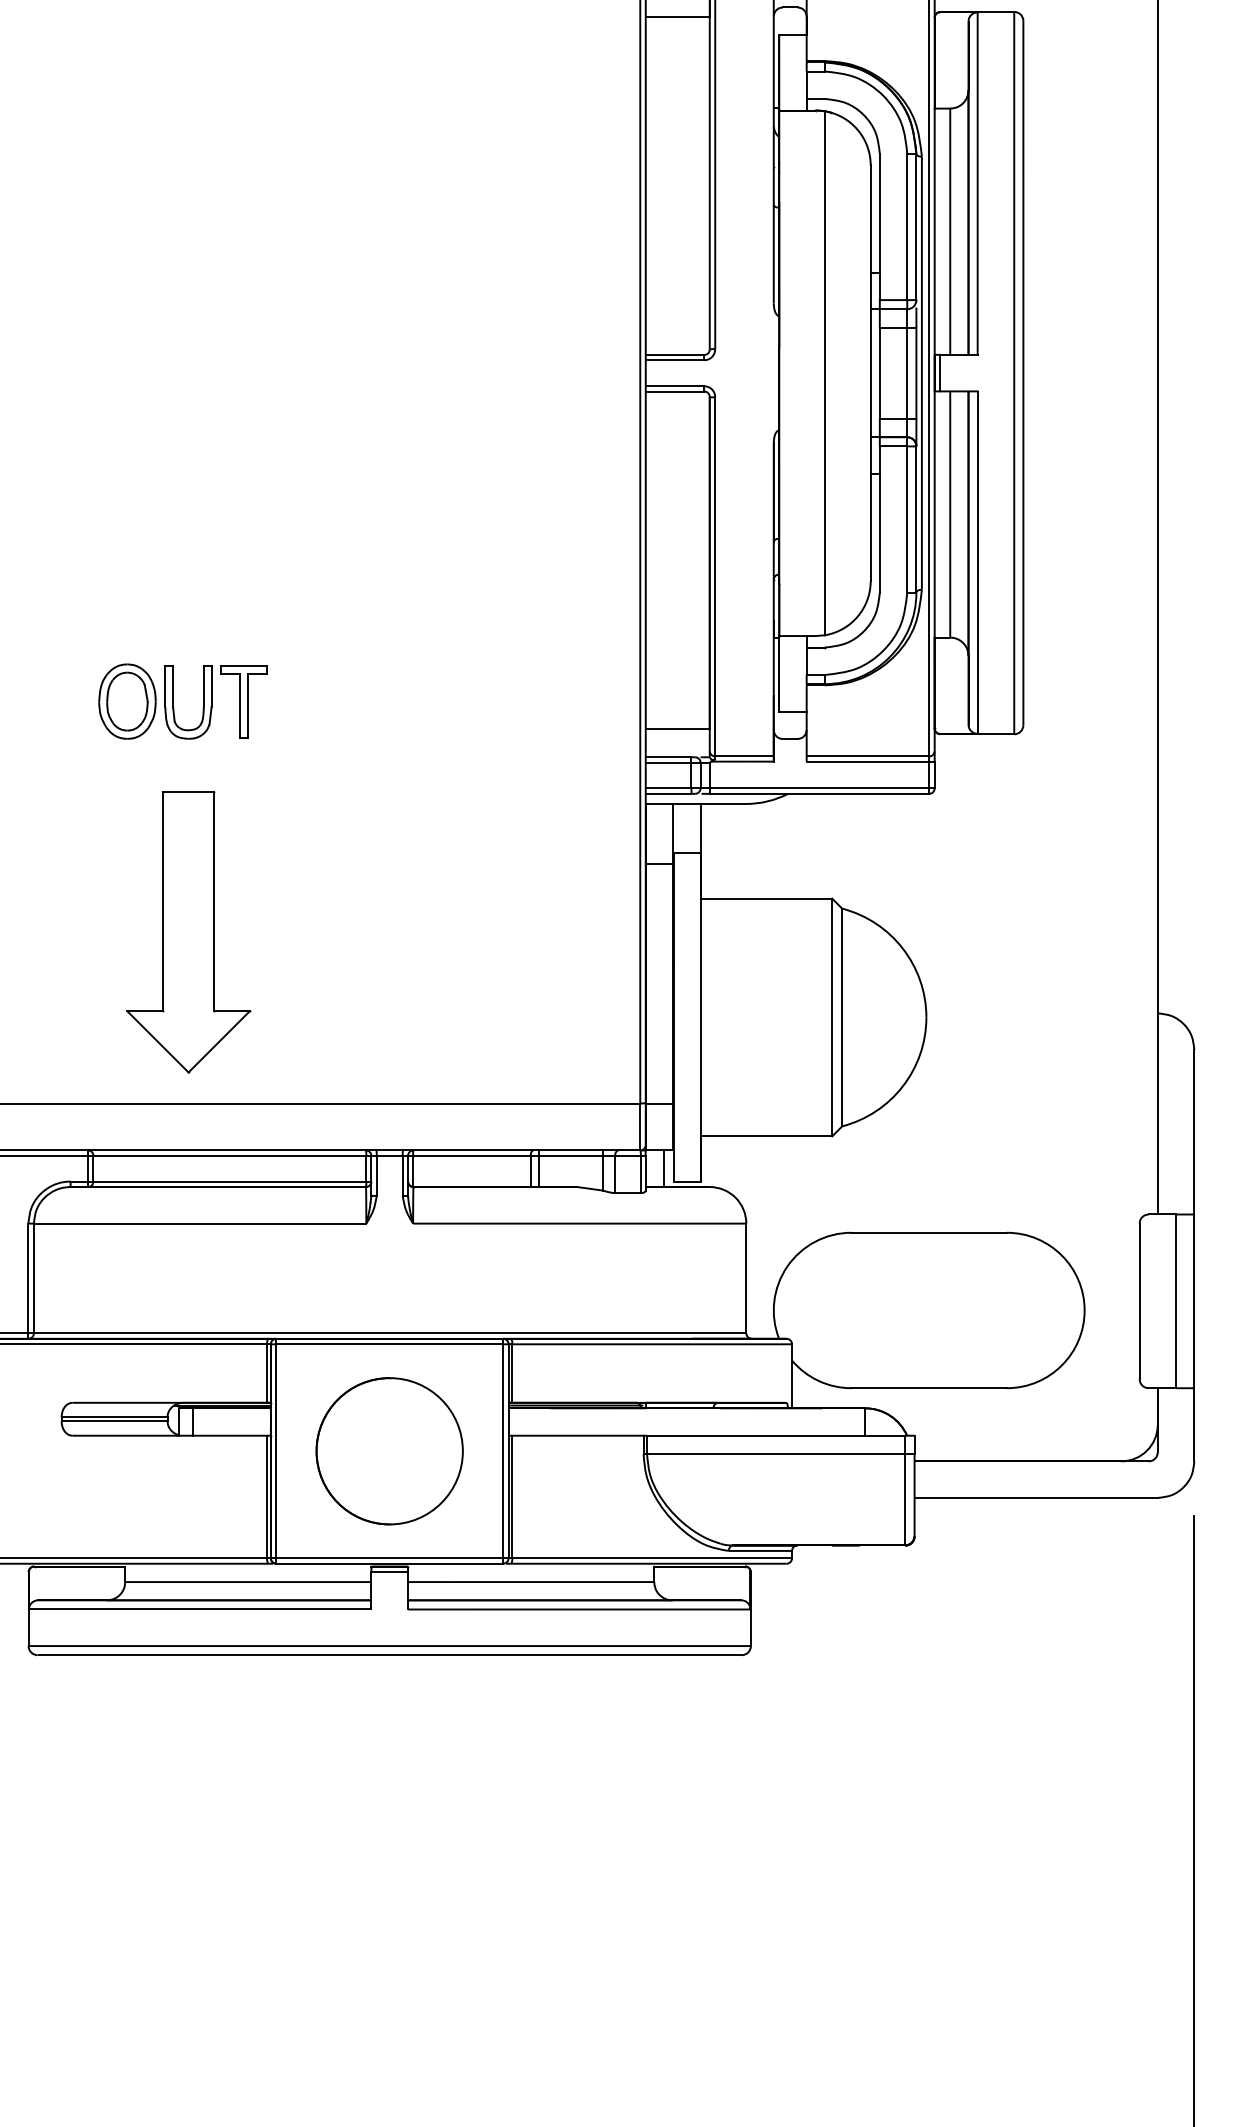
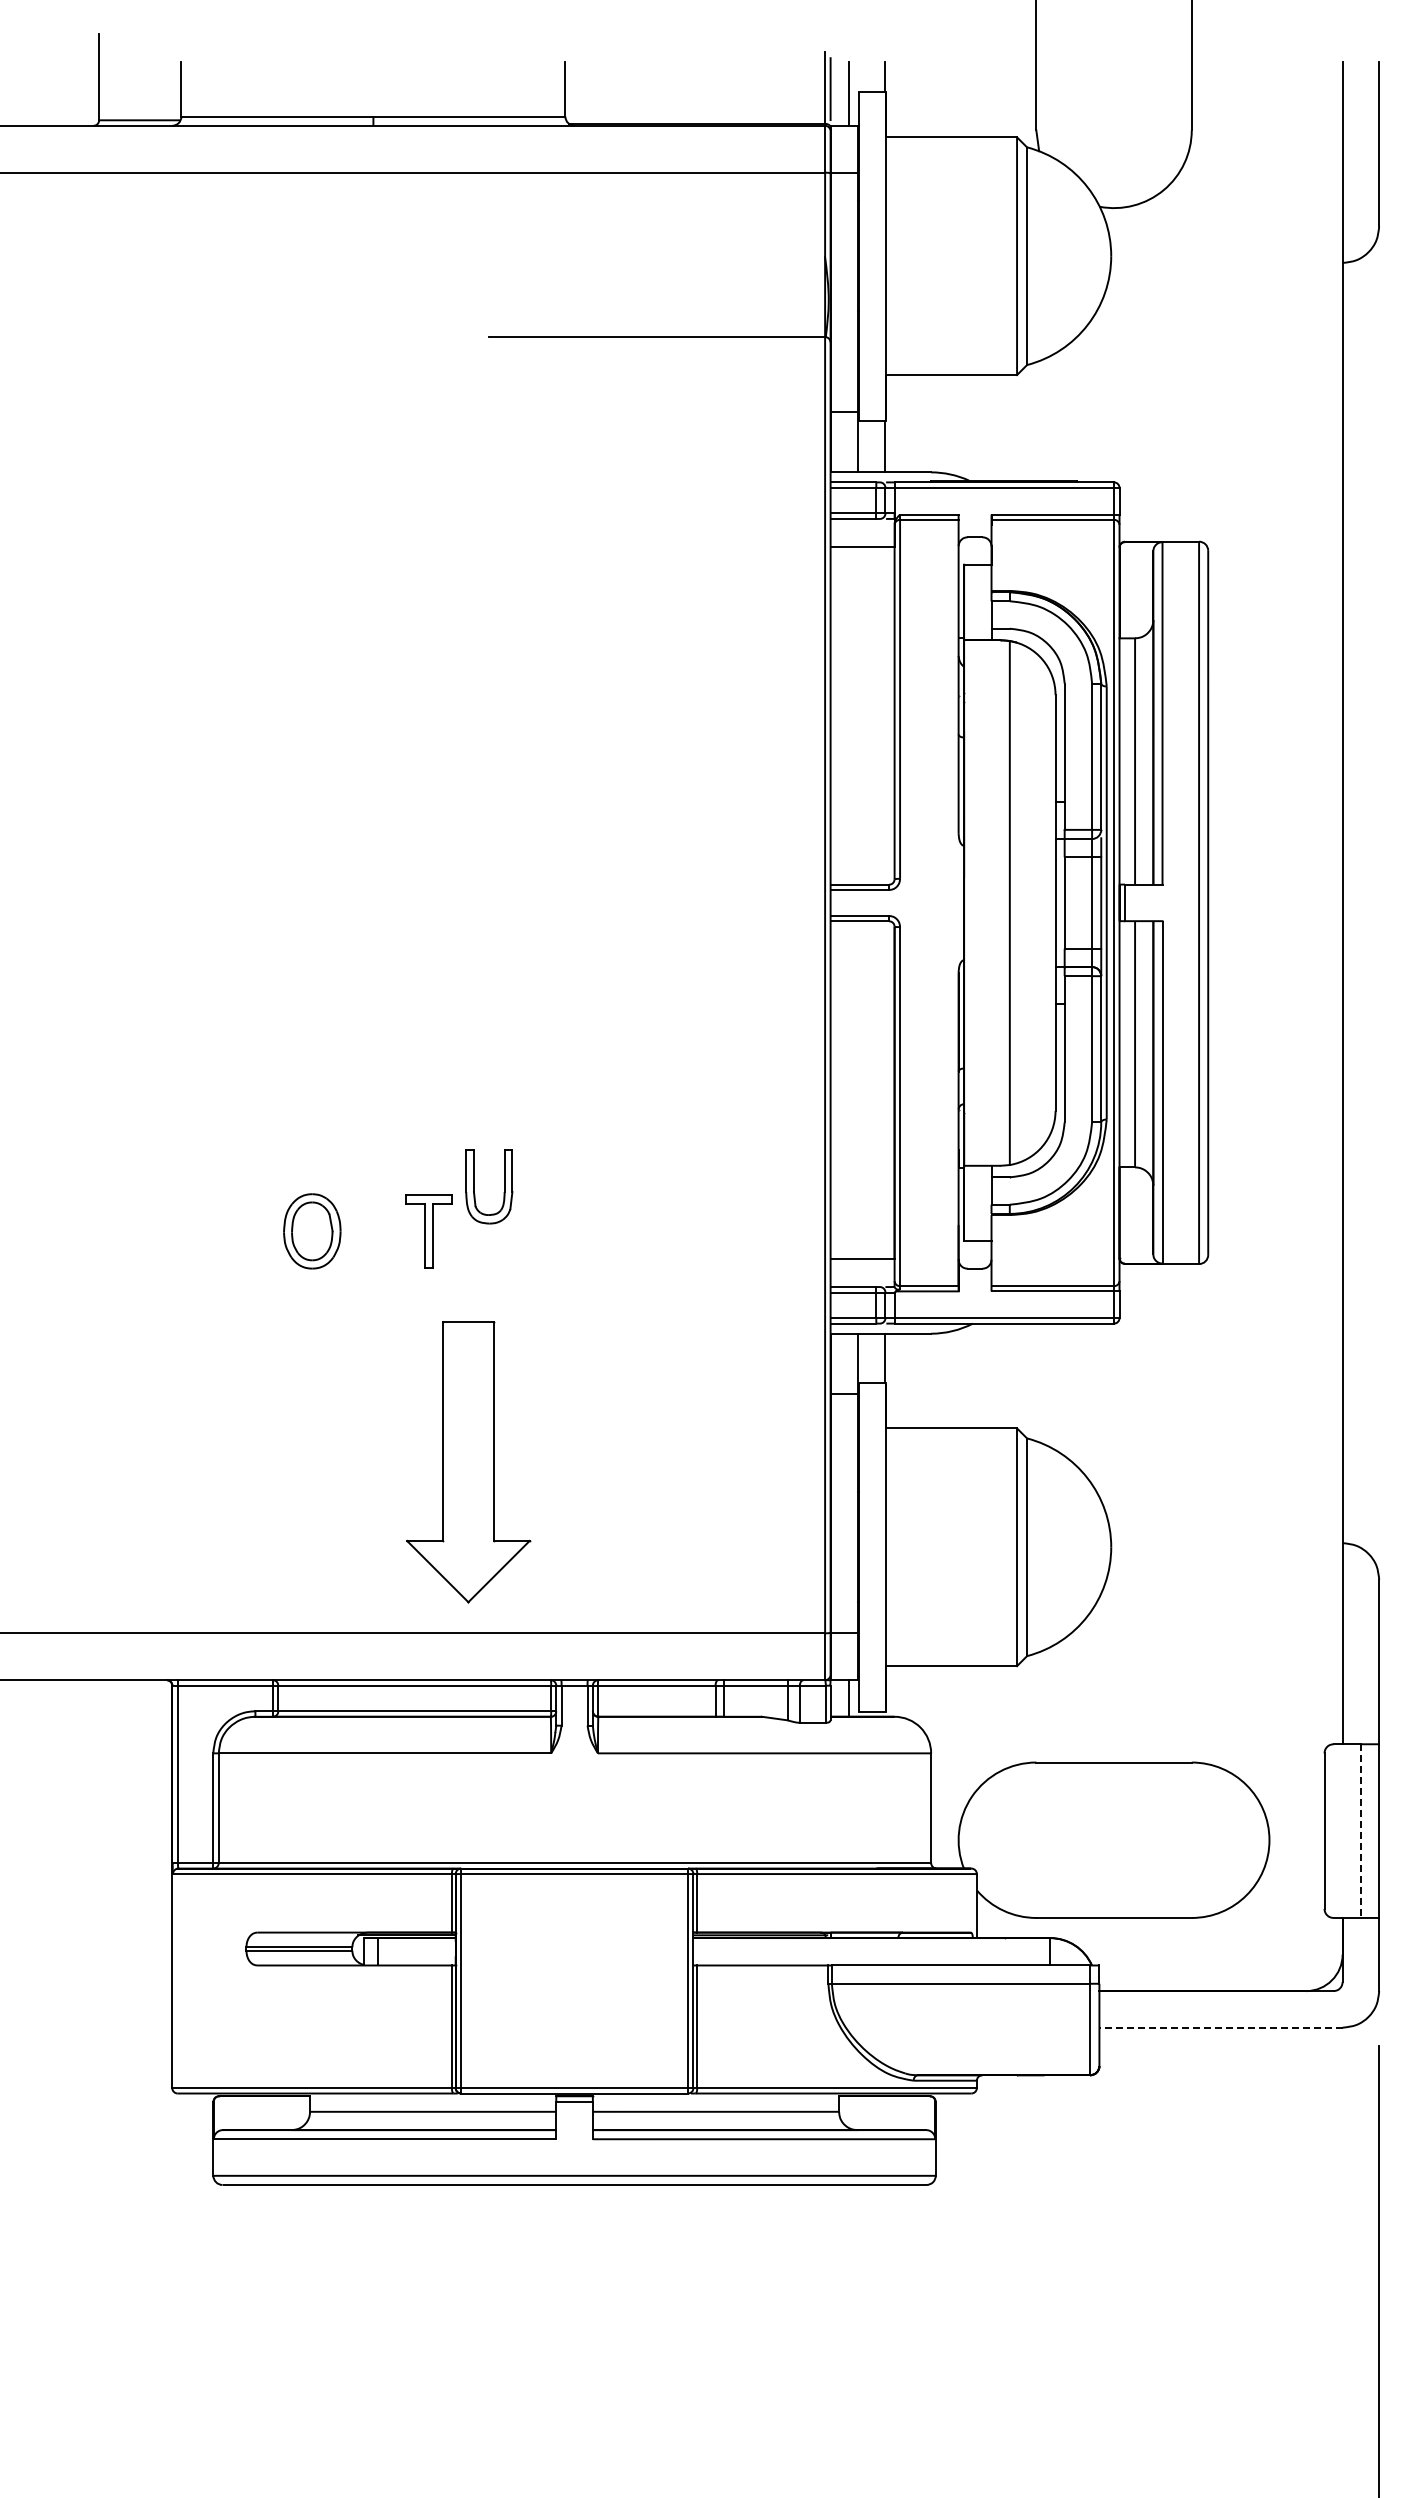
part: (173, 701) -> (474, 1186), moved
part: (188, 932) -> (468, 1462), moved
line: (1176, 1301) -> (1361, 1831), solid -> dashed
circle: (389, 1451) -> (574, 1981), removed
line: (1036, 1497) -> (1221, 2027), solid -> dashed

